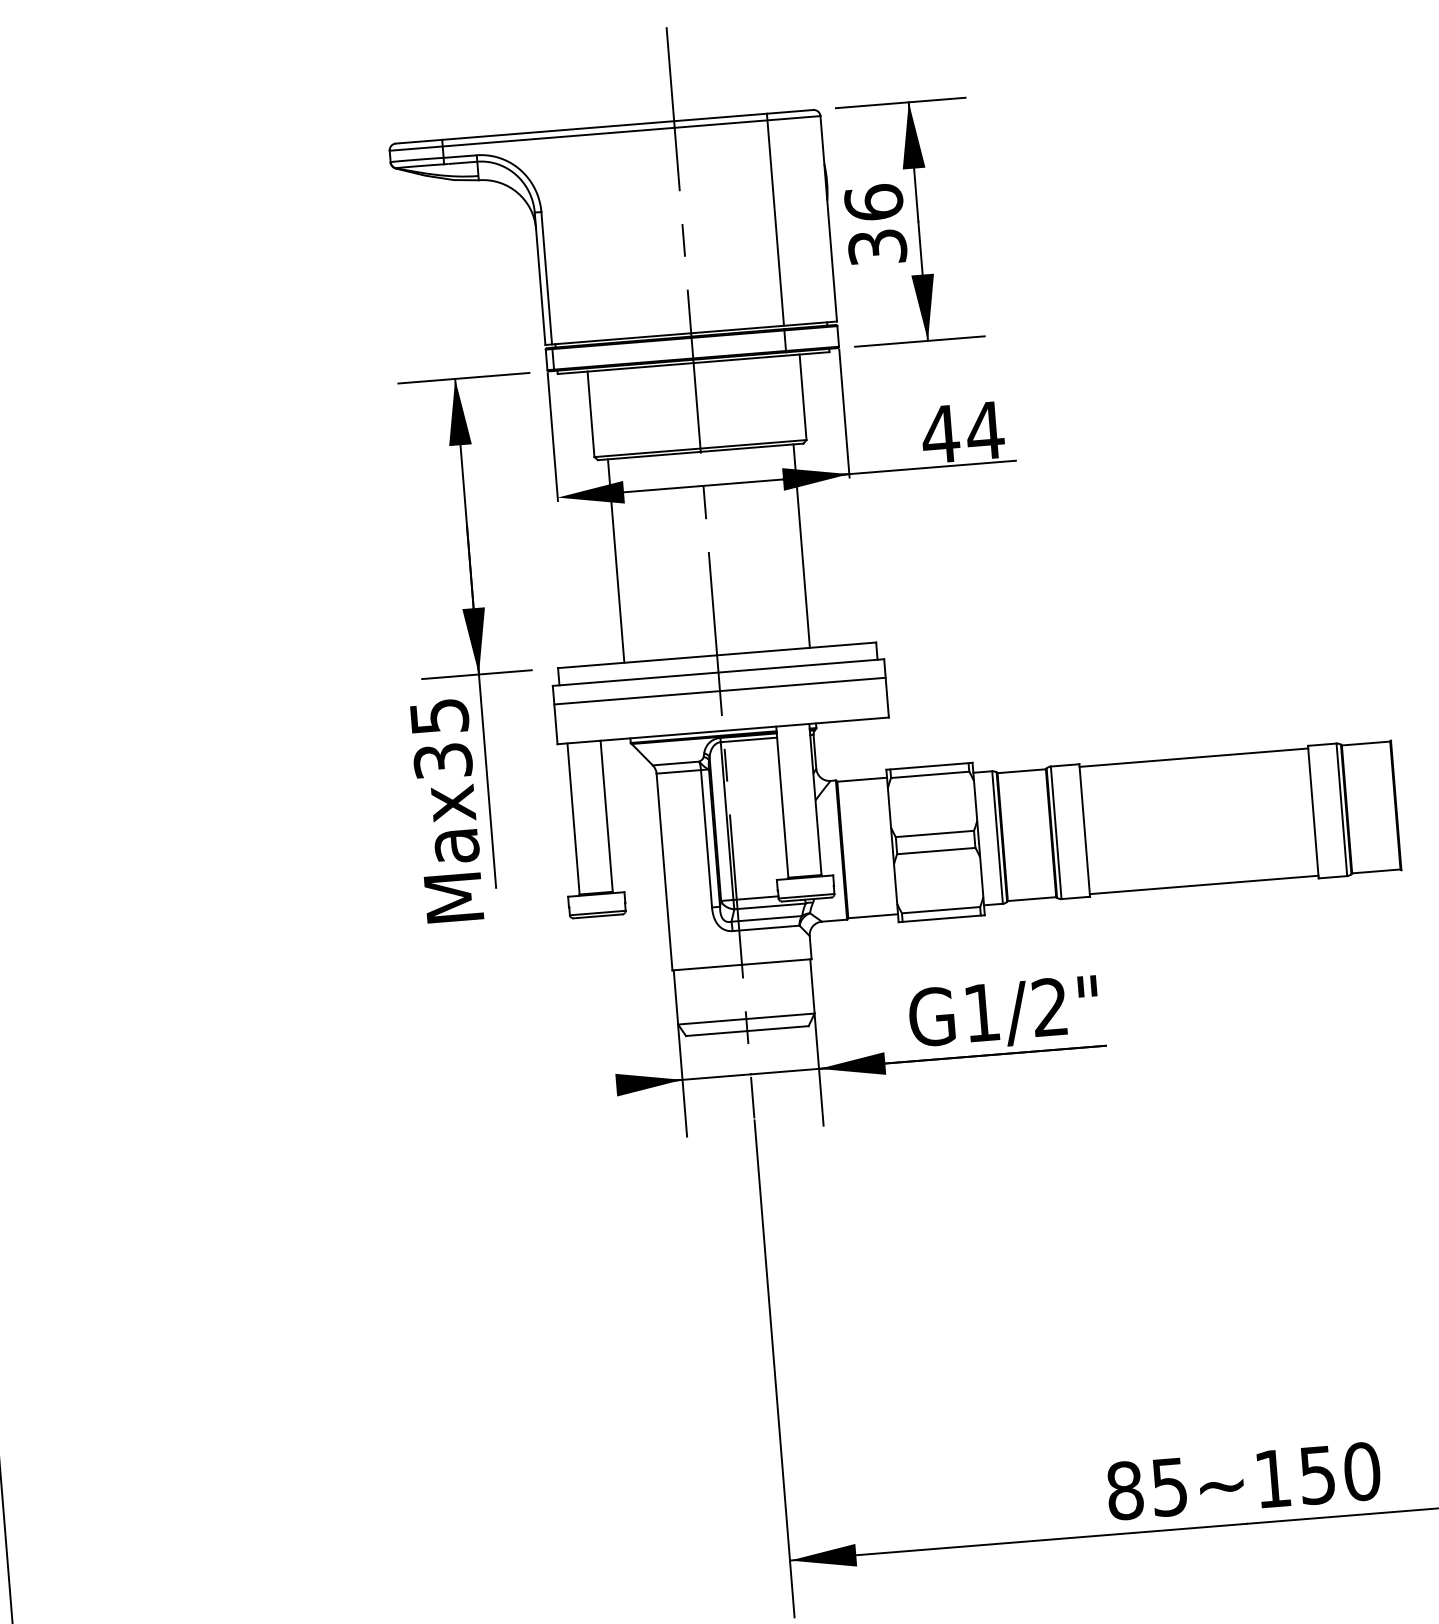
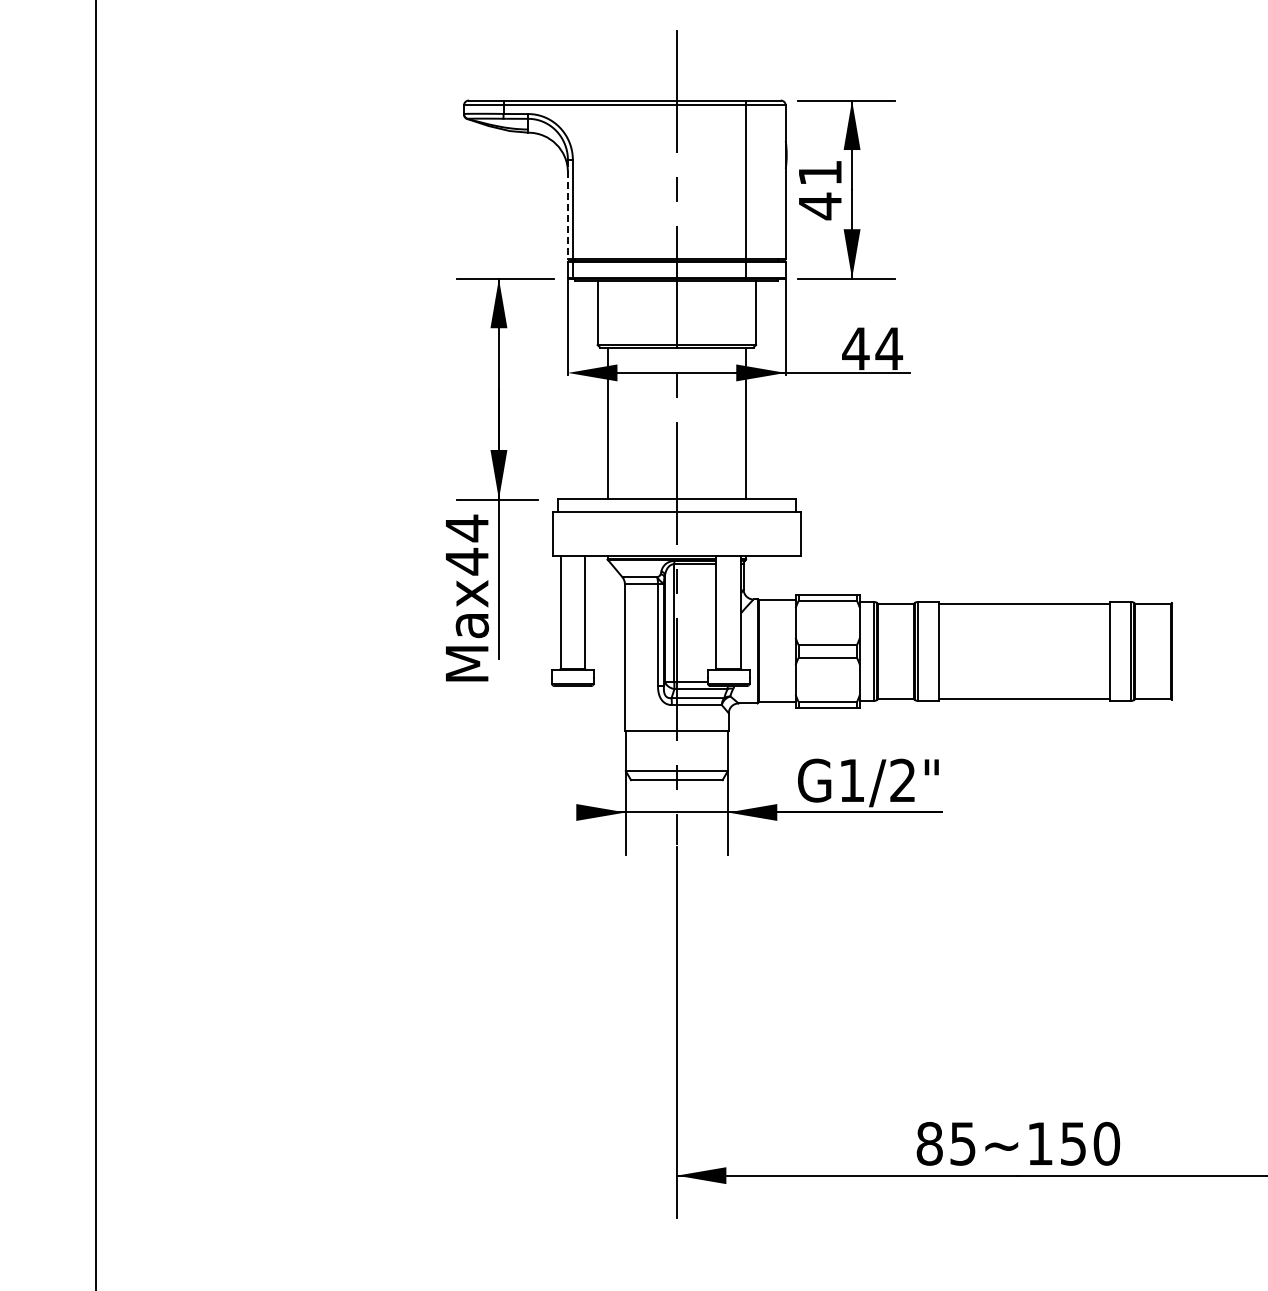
text: (876, 224) -> (820, 189), 36 -> 41
line: (539, 278) -> (567, 209), solid -> dashed
line: (719, 691) -> (676, 526), removed
text: (441, 738) -> (467, 544), Max35 -> Max44

